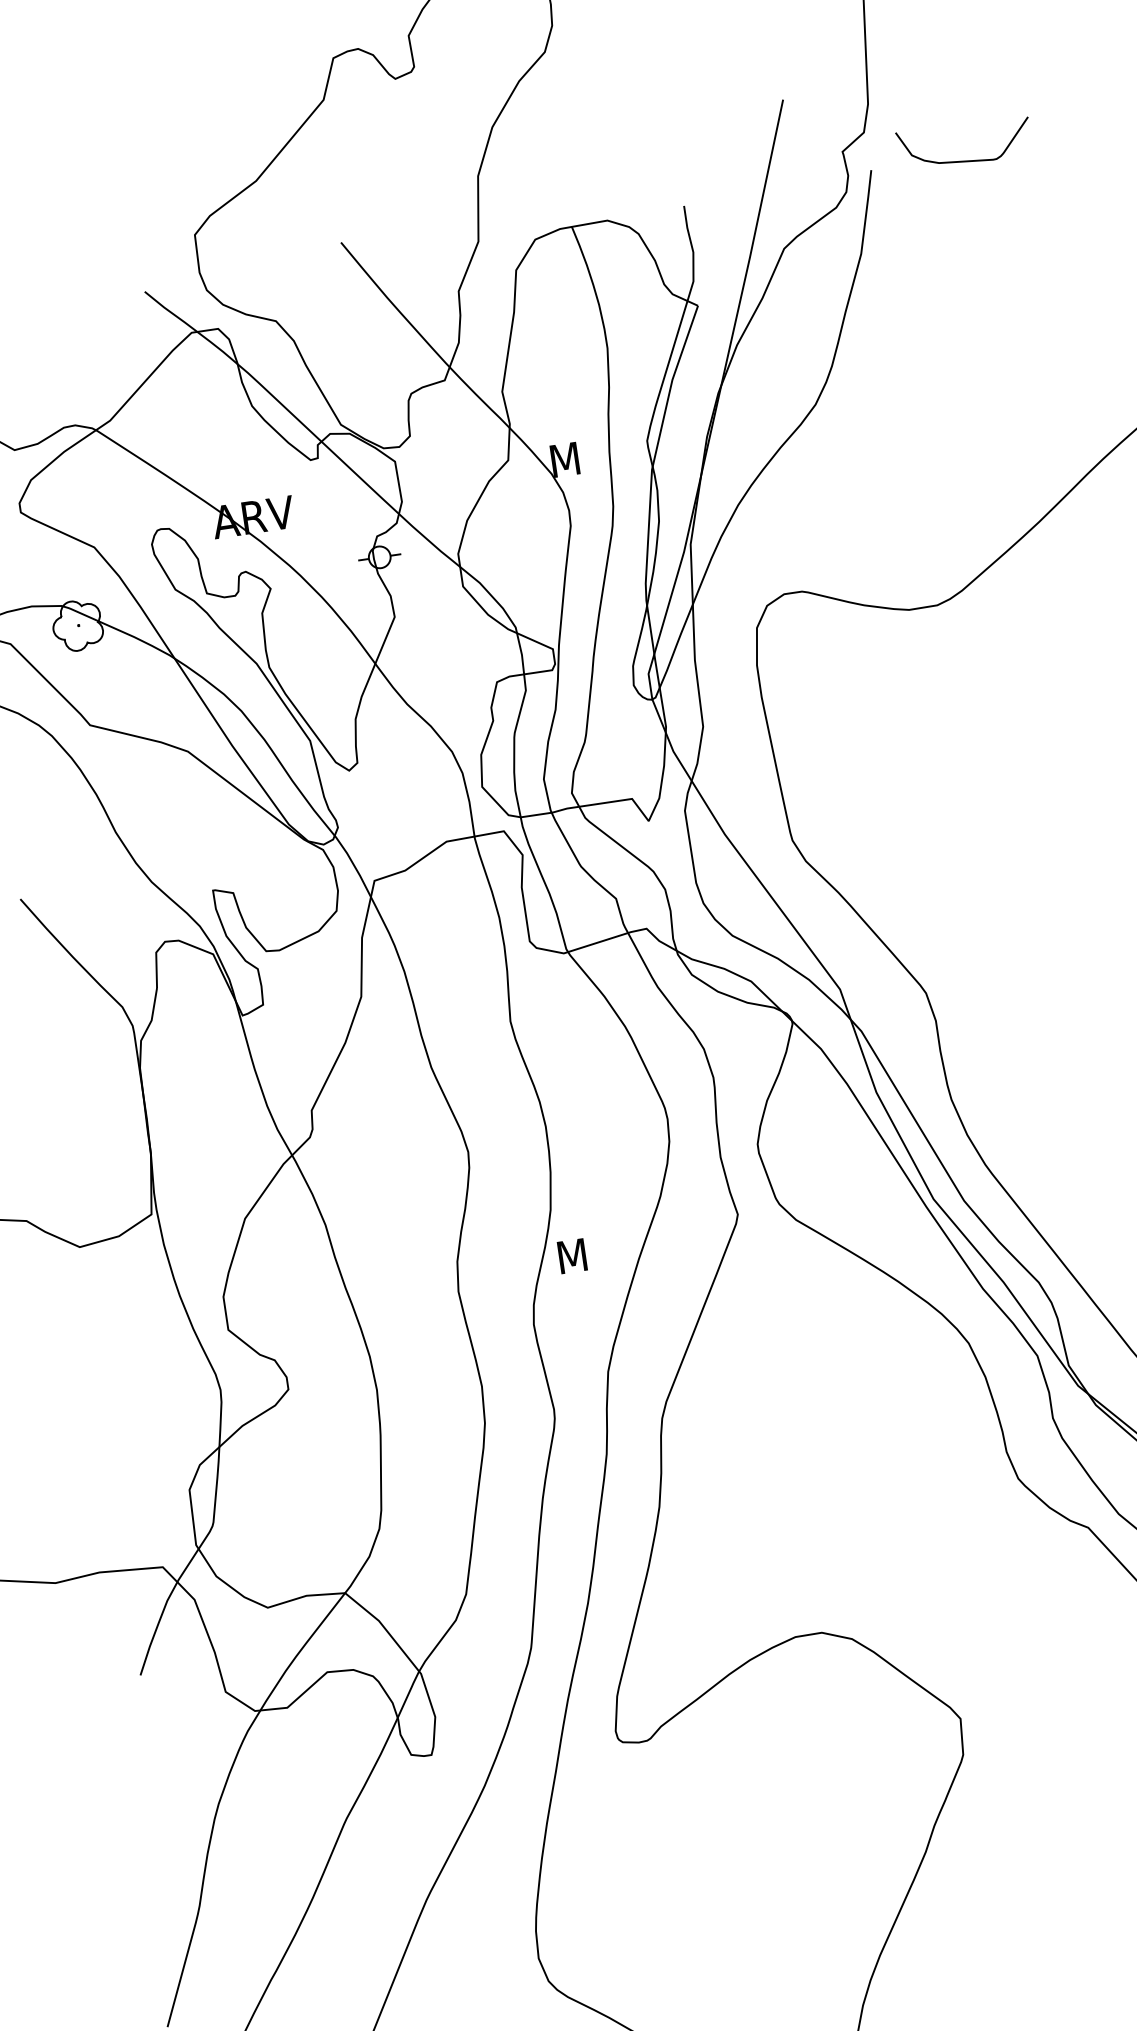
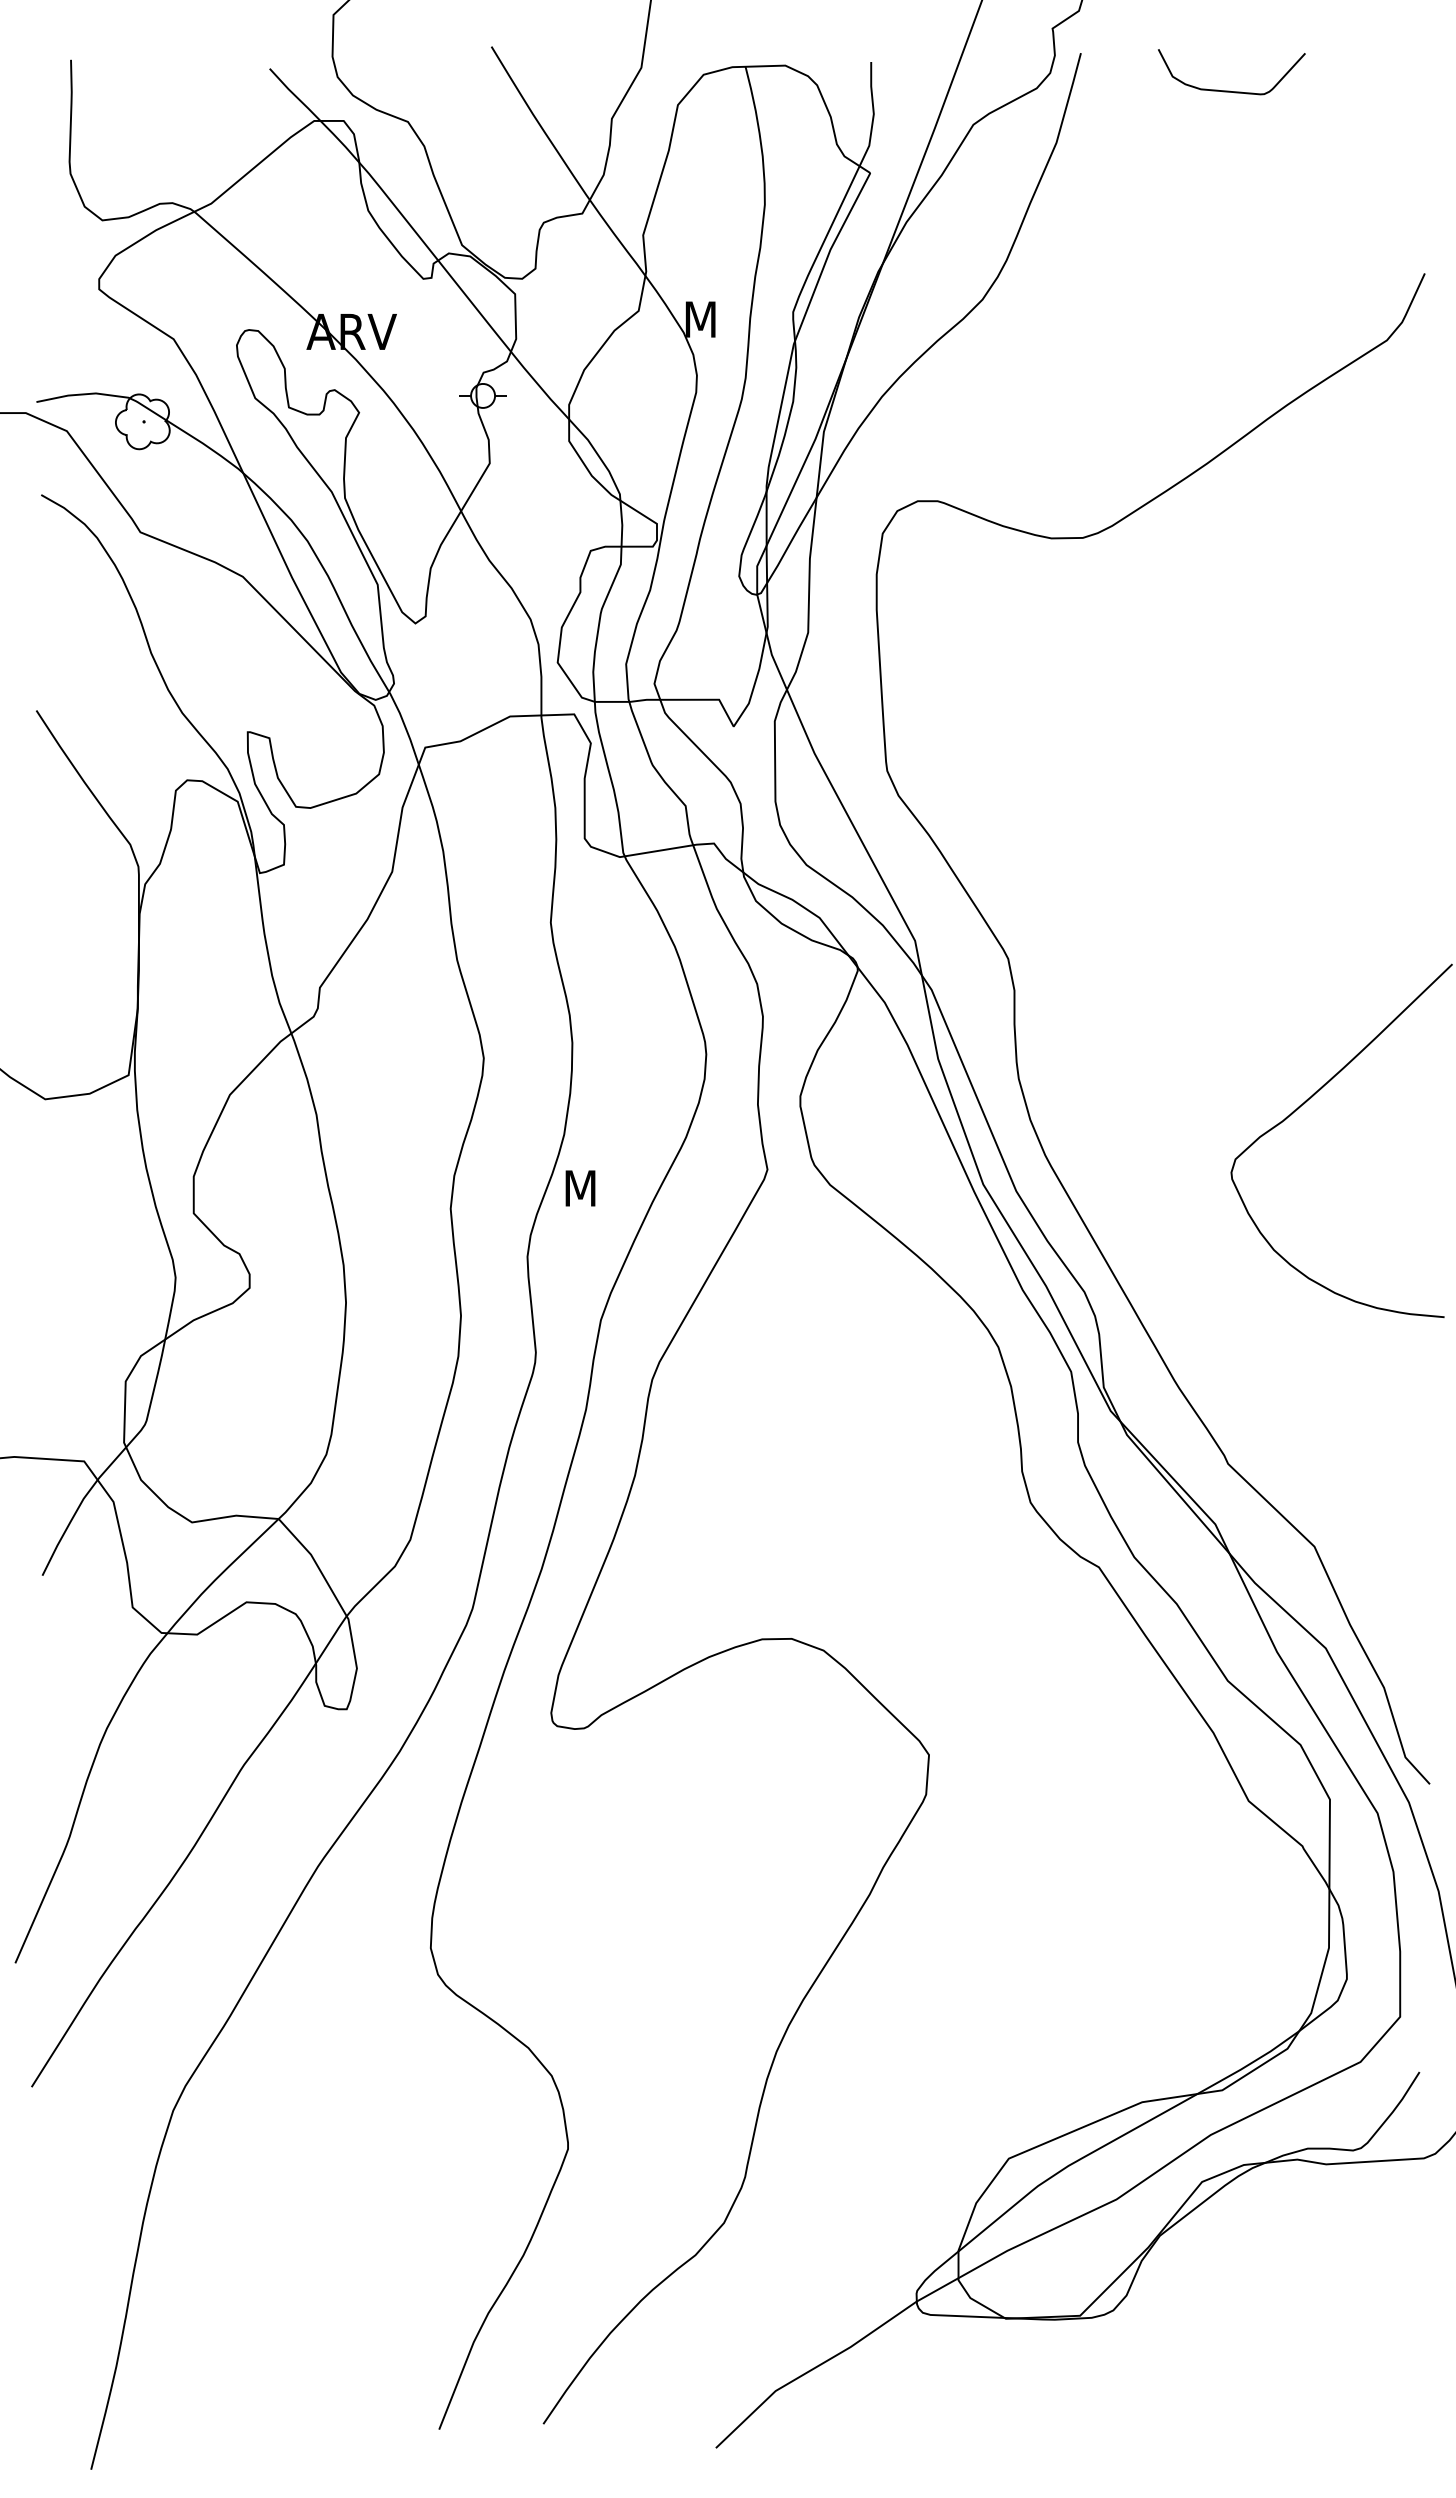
curve: (964, 160) -> (1229, 90), moved

